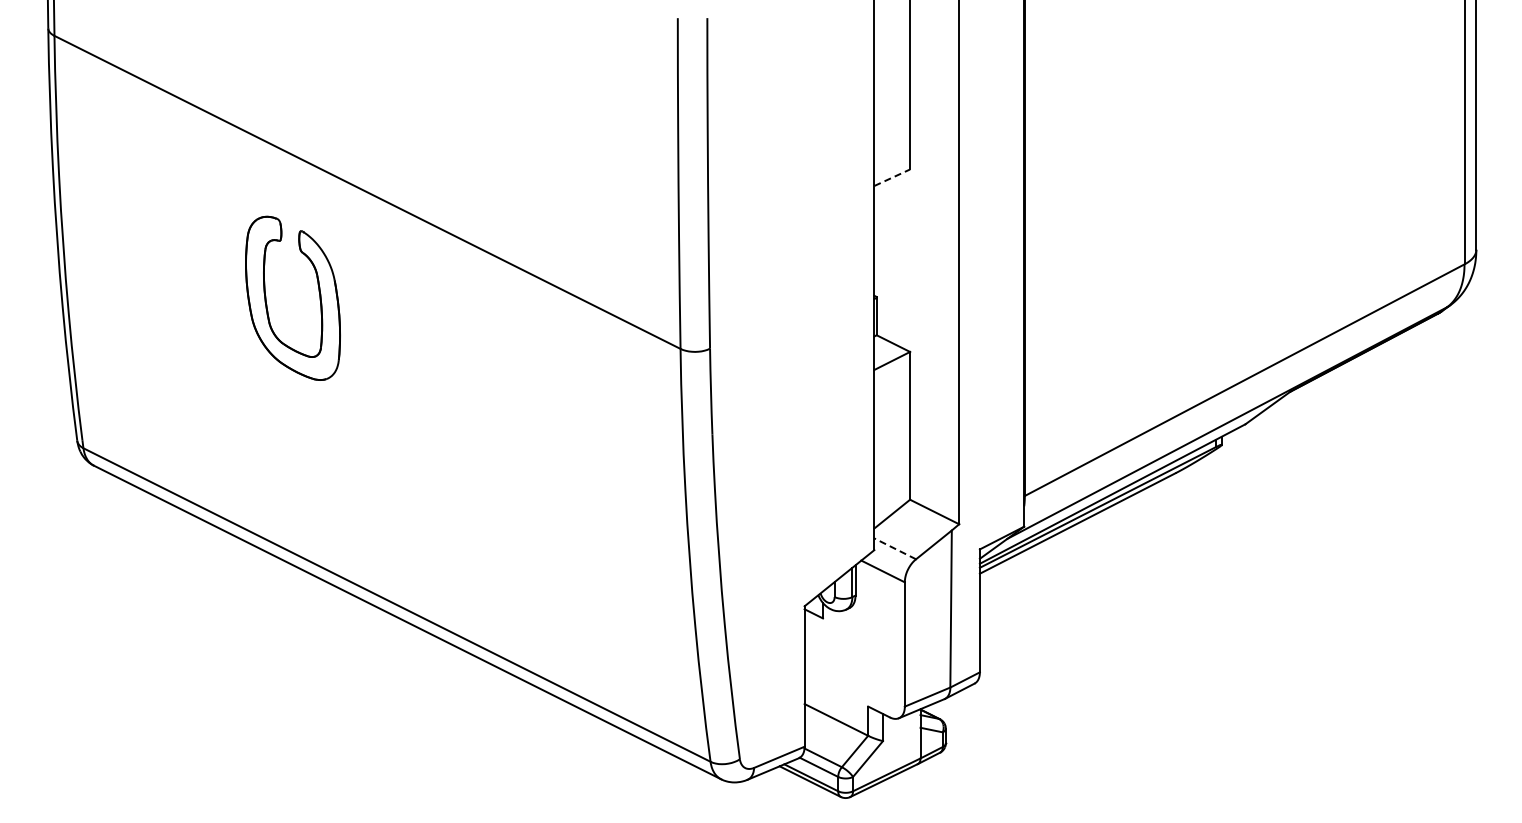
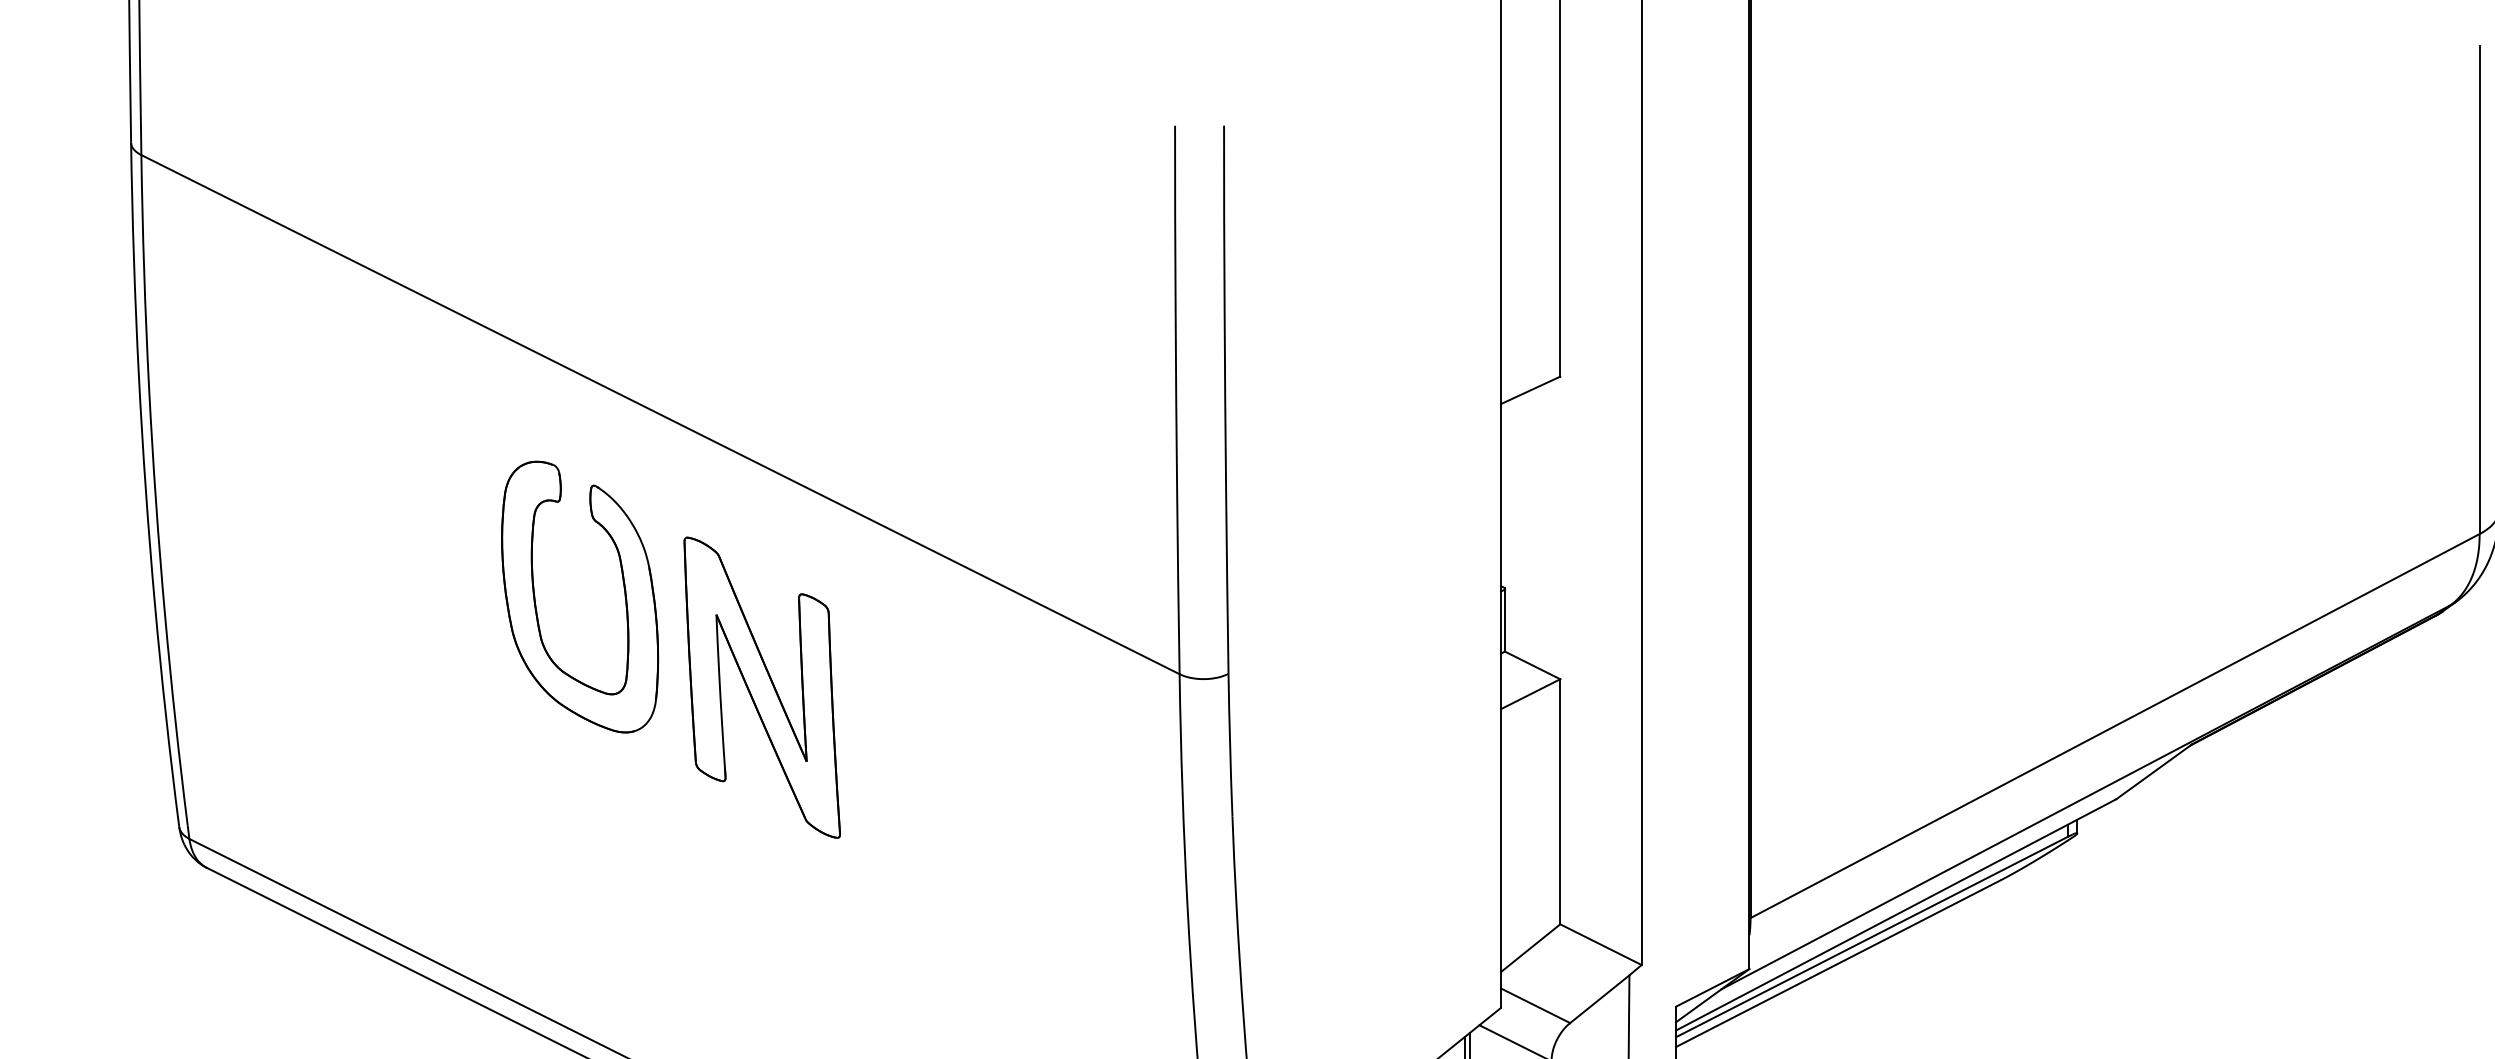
line: (892, 177) -> (1531, 389), dashed -> solid
part: (267, 304) -> (537, 607), moved
part: (428, 356) -> (761, 686), added
line: (894, 548) -> (1534, 1005), dashed -> solid

